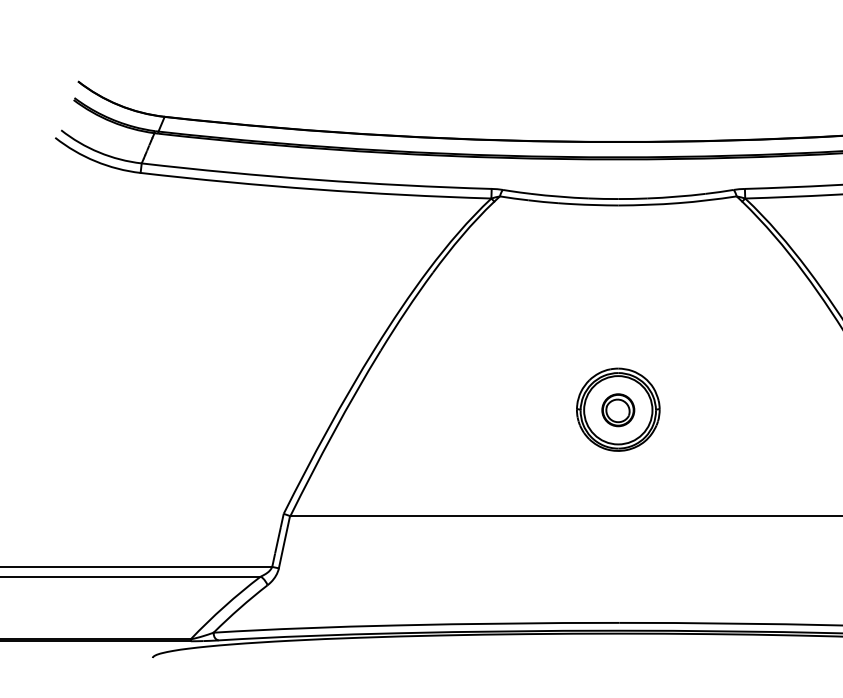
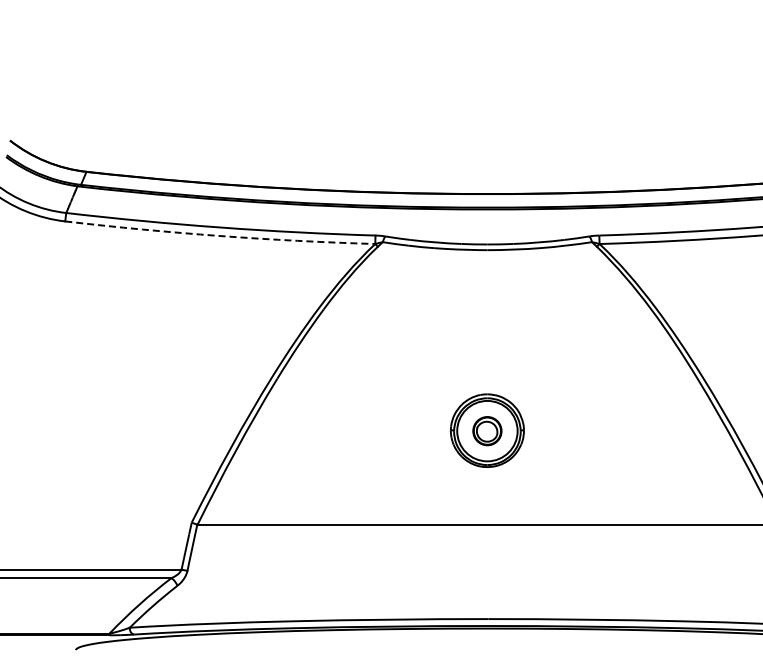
arc: (316, 190) -> (220, 236), solid -> dashed

